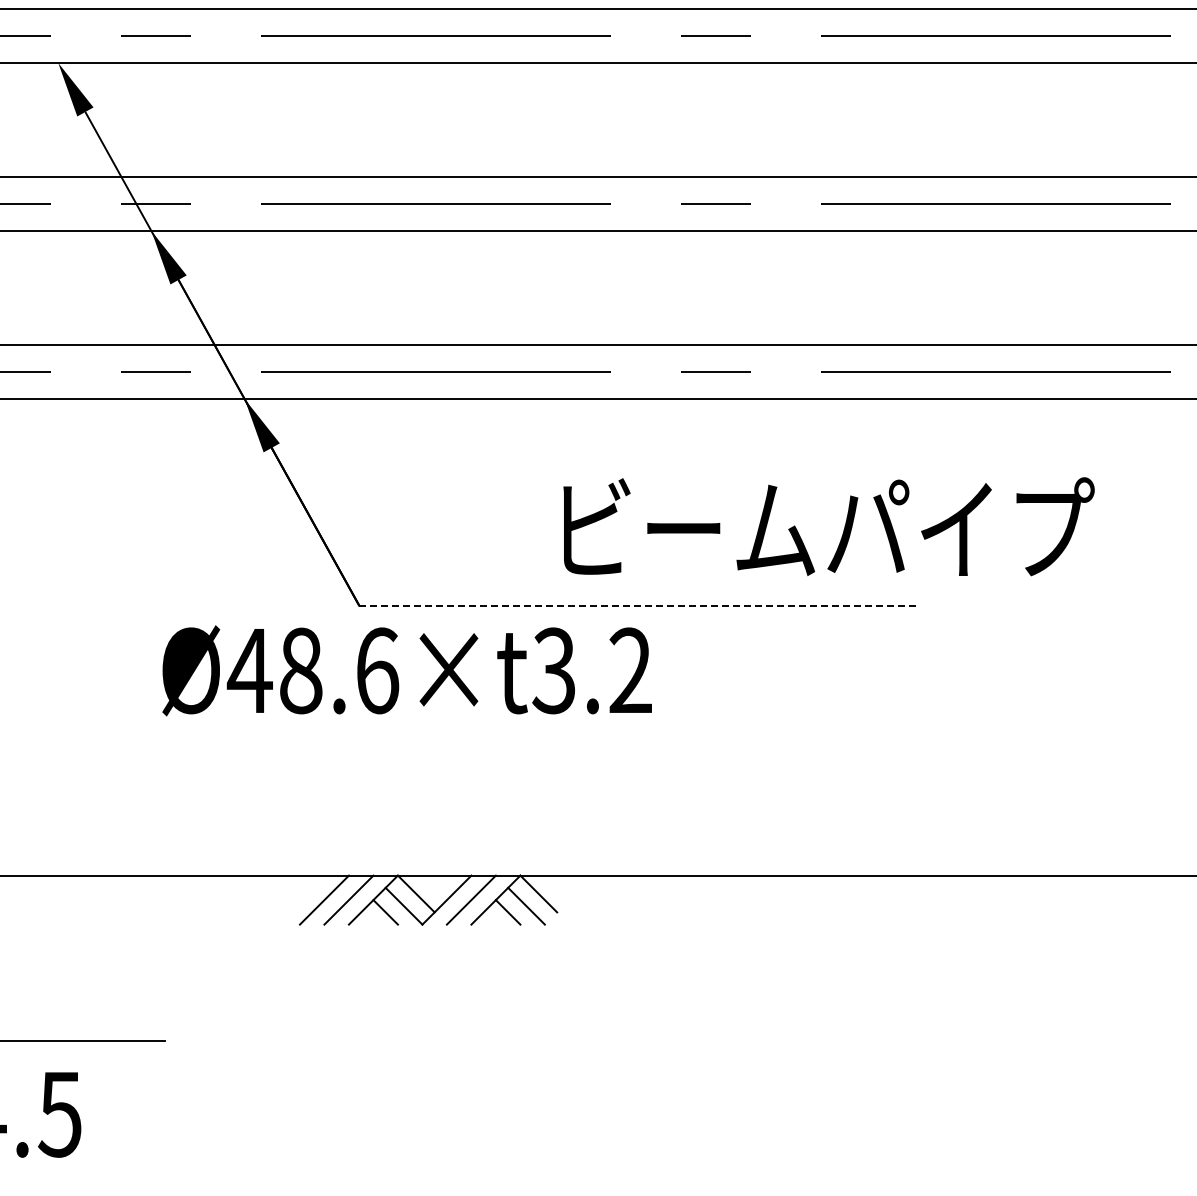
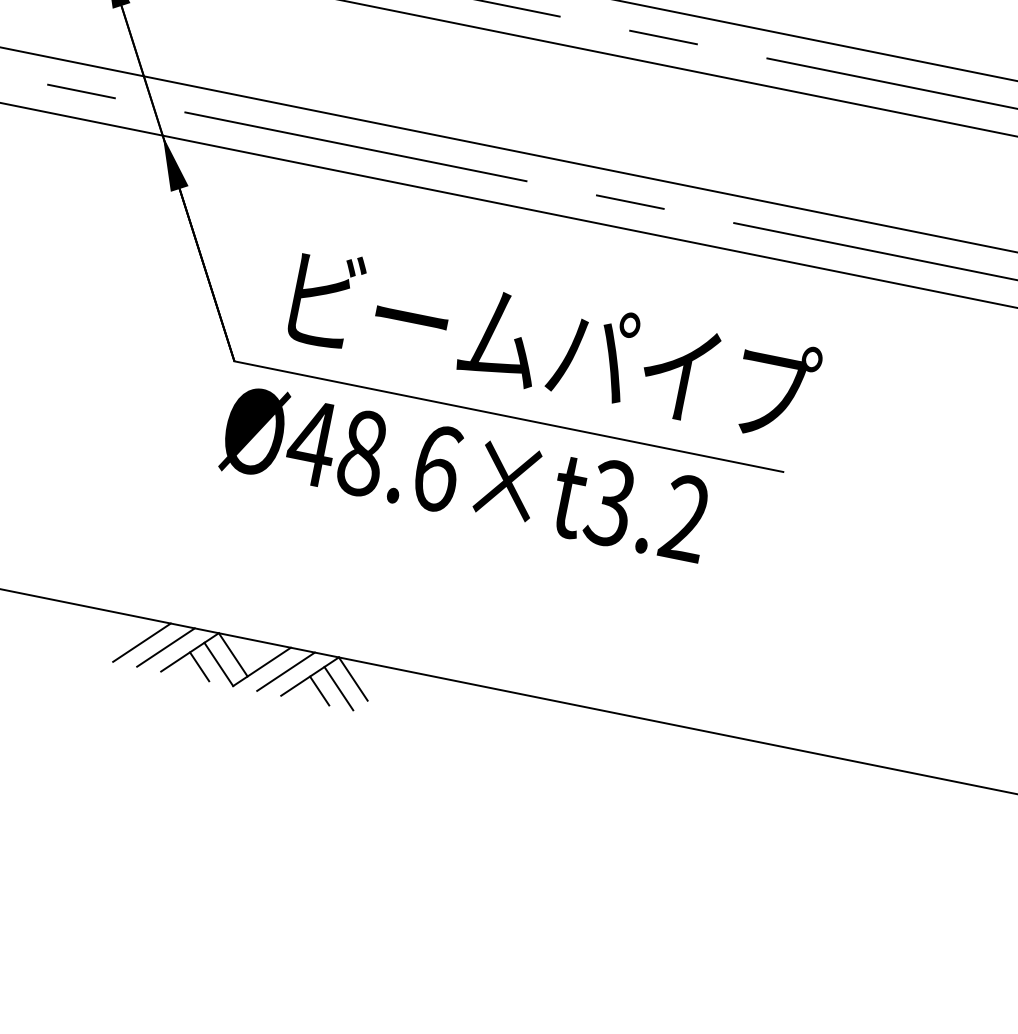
text: (828, 526) -> (554, 344), moved
line: (639, 606) -> (508, 417), dashed -> solid
text: (406, 670) -> (465, 473), moved

